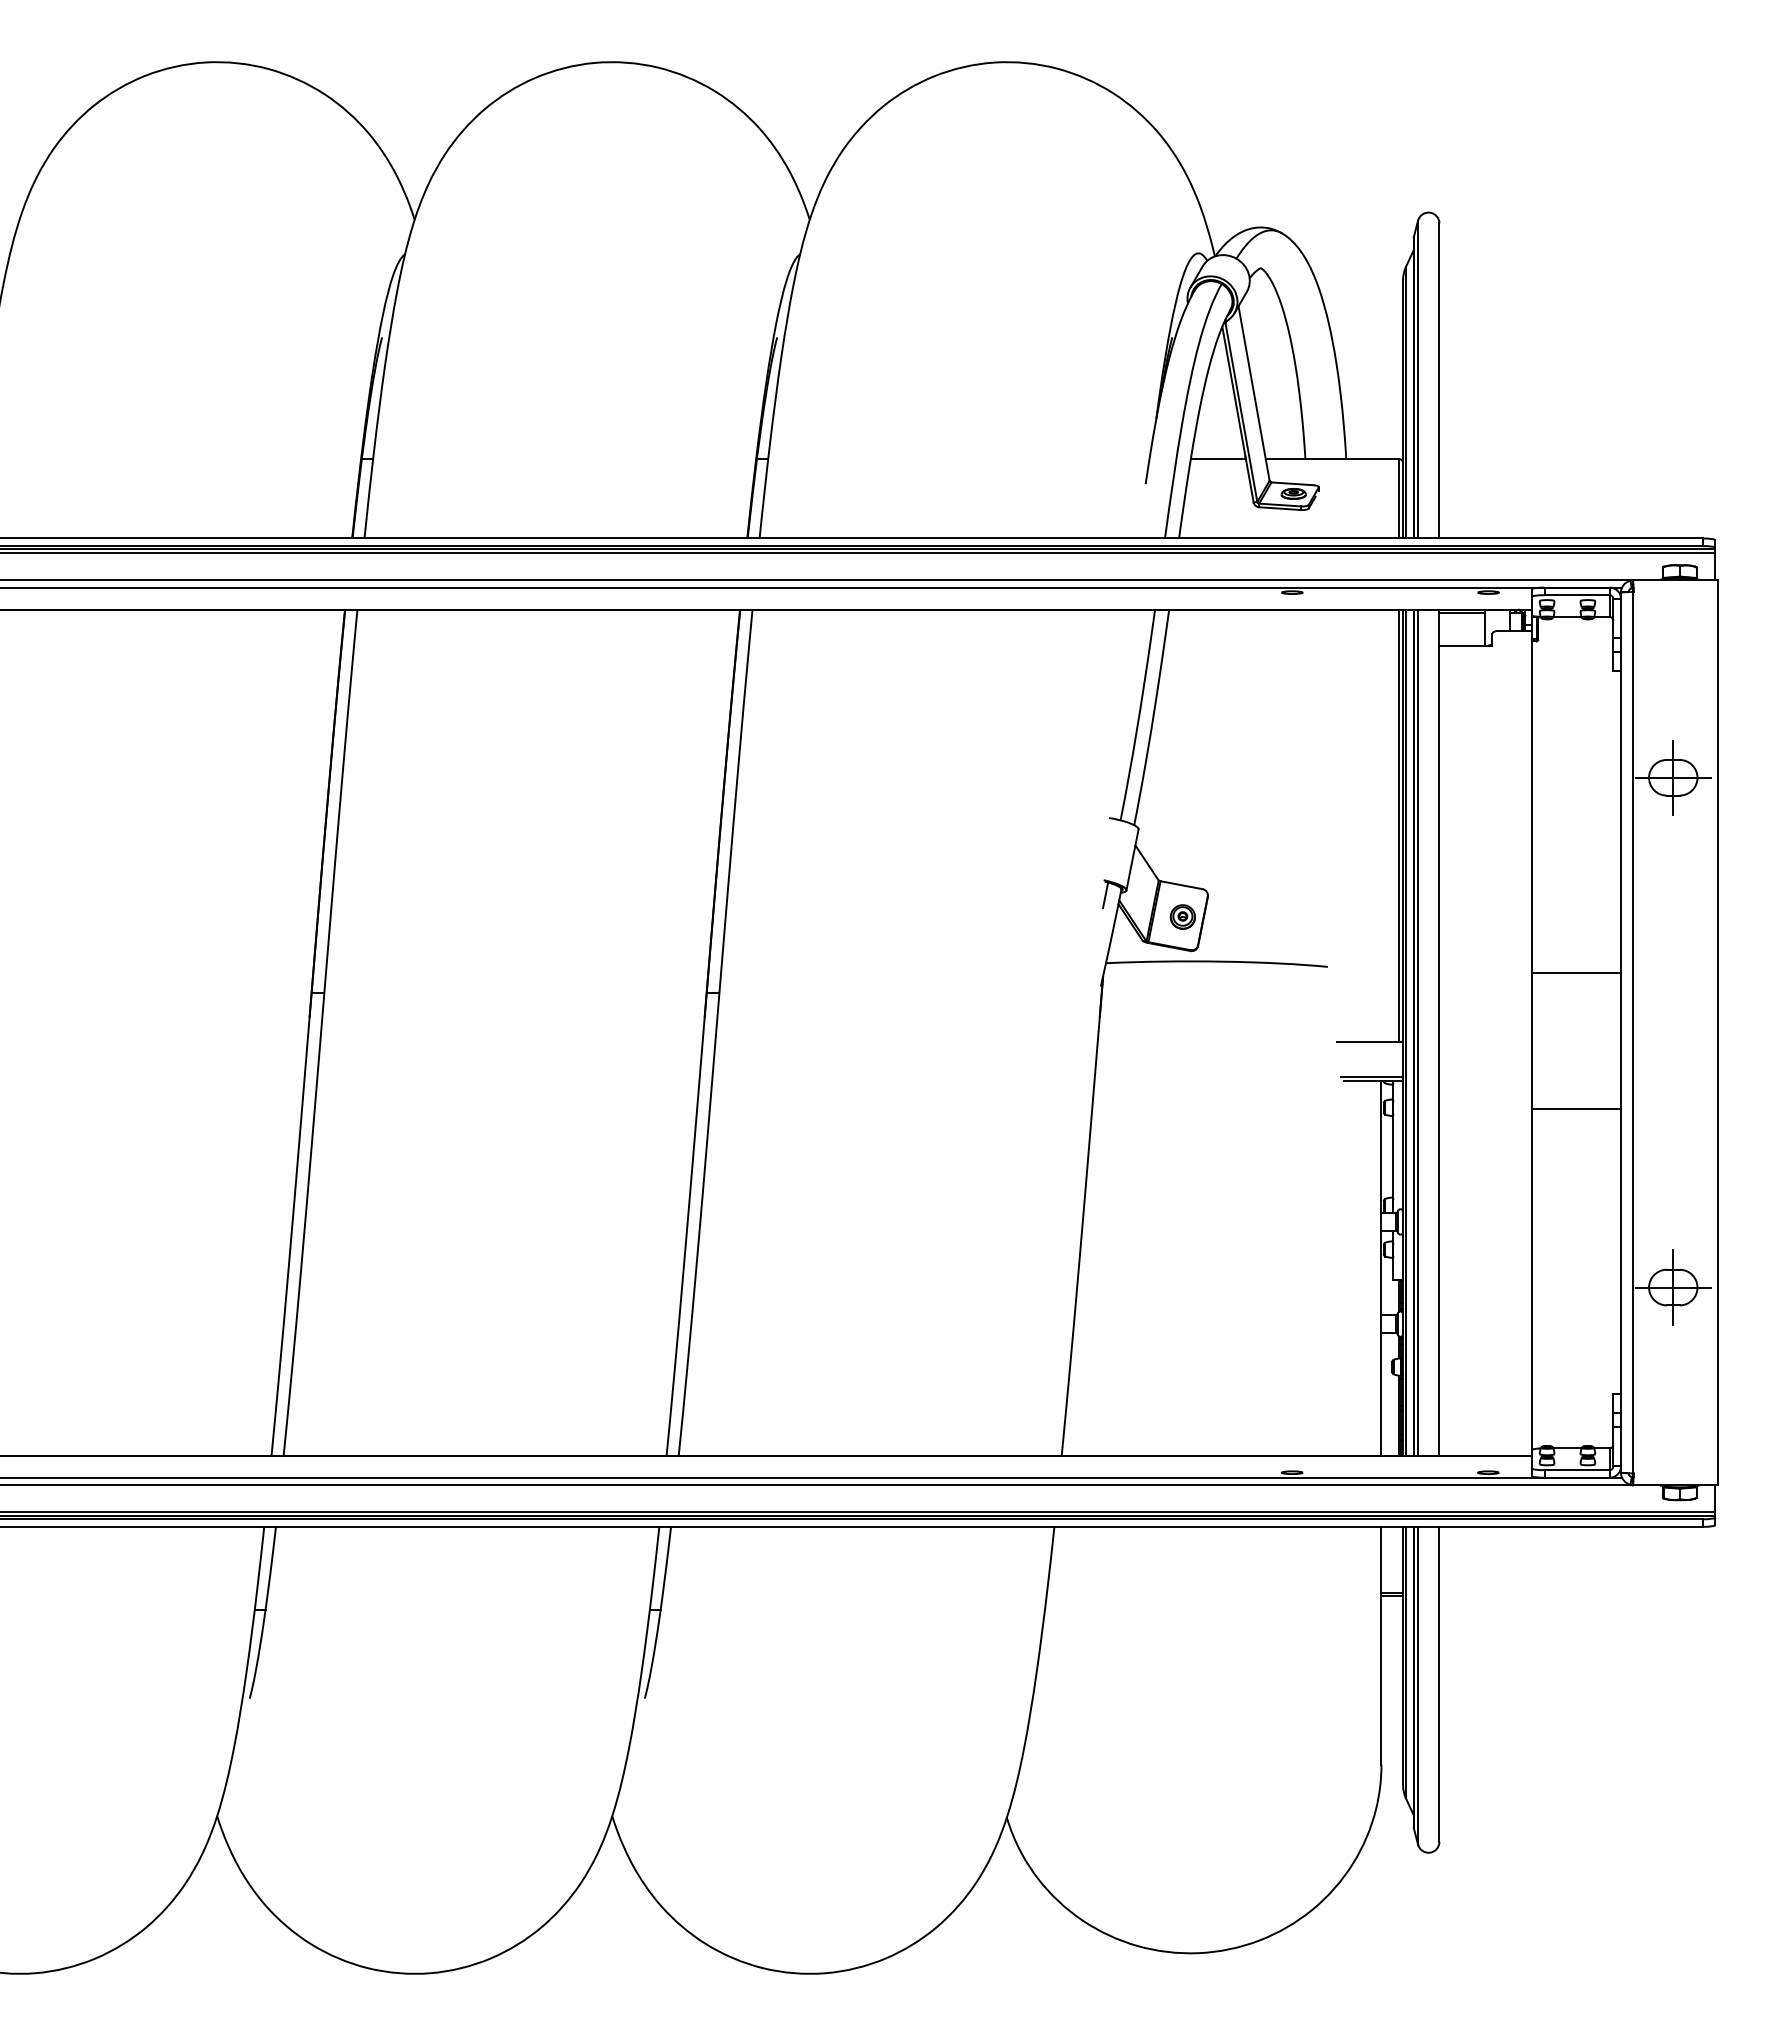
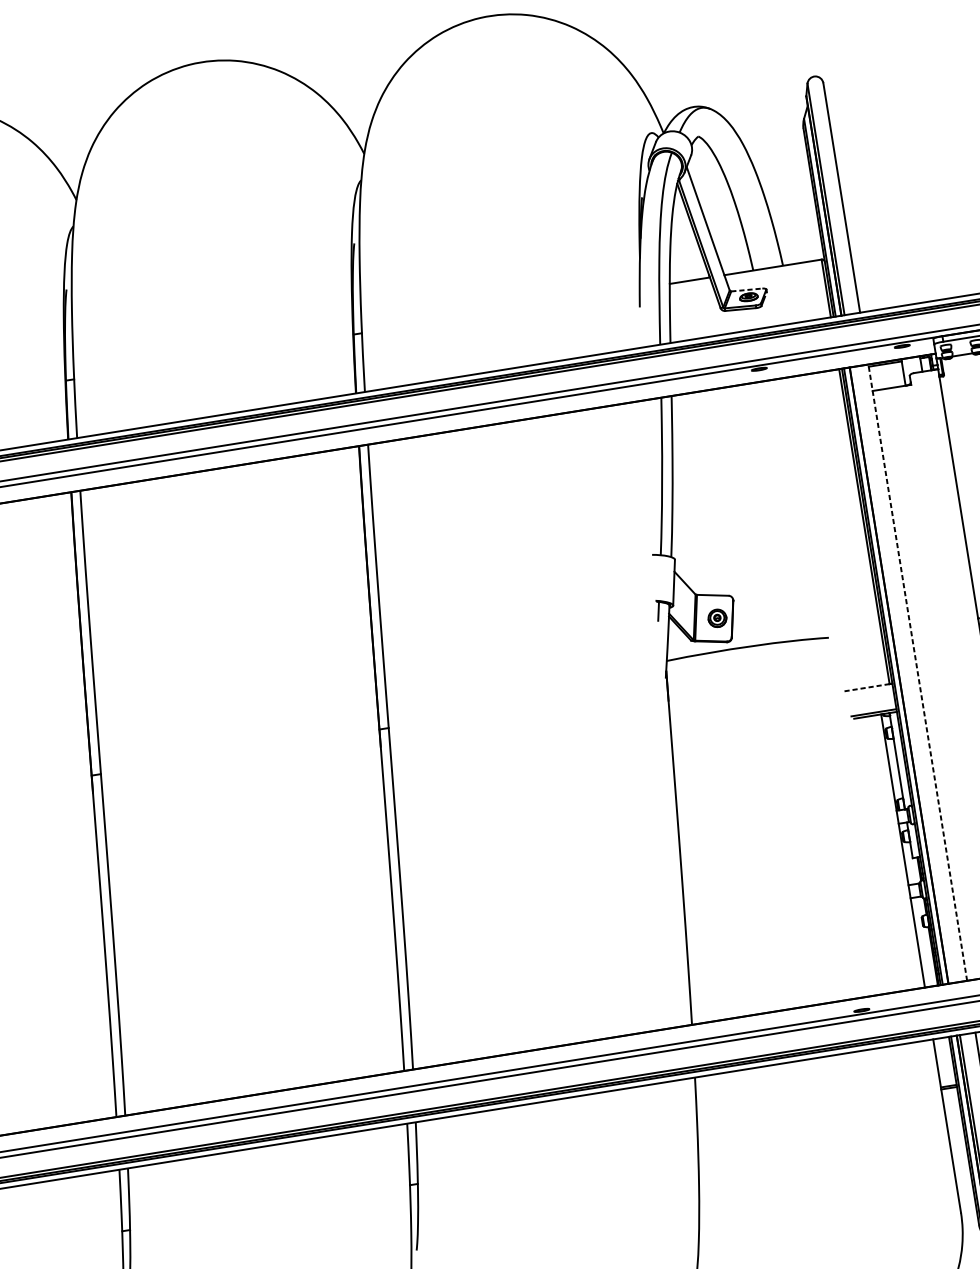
line: (1293, 483) -> (747, 289), solid -> dashed
line: (1418, 1032) -> (902, 674), removed
line: (1439, 1032) -> (917, 672), solid -> dashed
line: (1368, 1041) -> (867, 687), solid -> dashed

